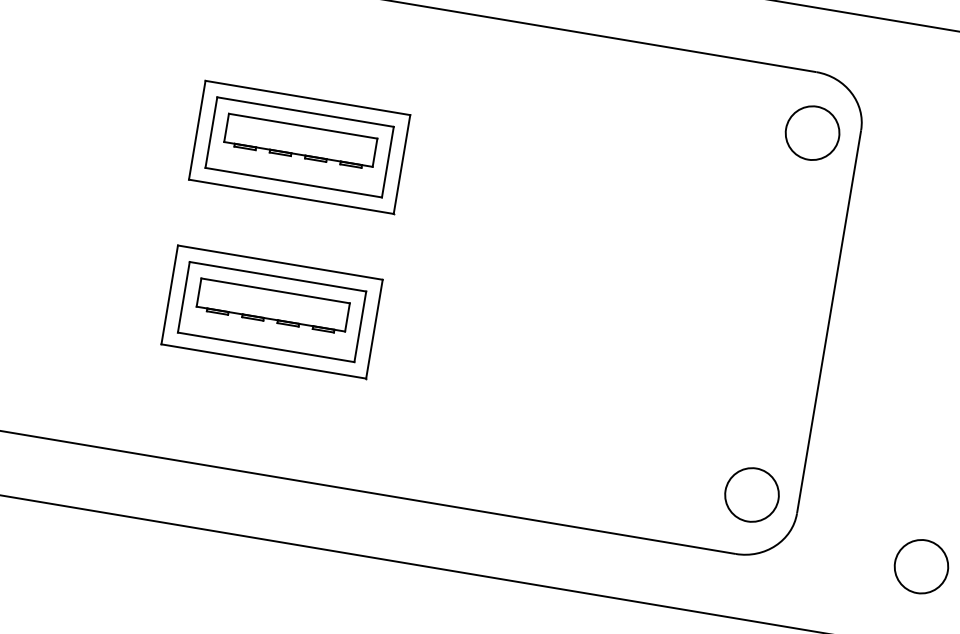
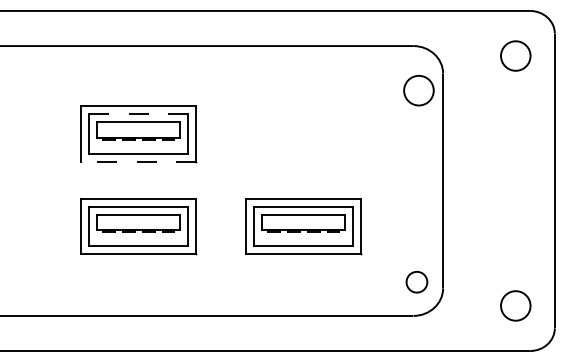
line: (306, 112) -> (139, 114), solid -> dashed
part: (811, 132) -> (418, 90), moved
line: (290, 196) -> (138, 161), solid -> dashed
part: (566, 361) -> (303, 226), added
part: (751, 493) -> (416, 281), size x0.7

